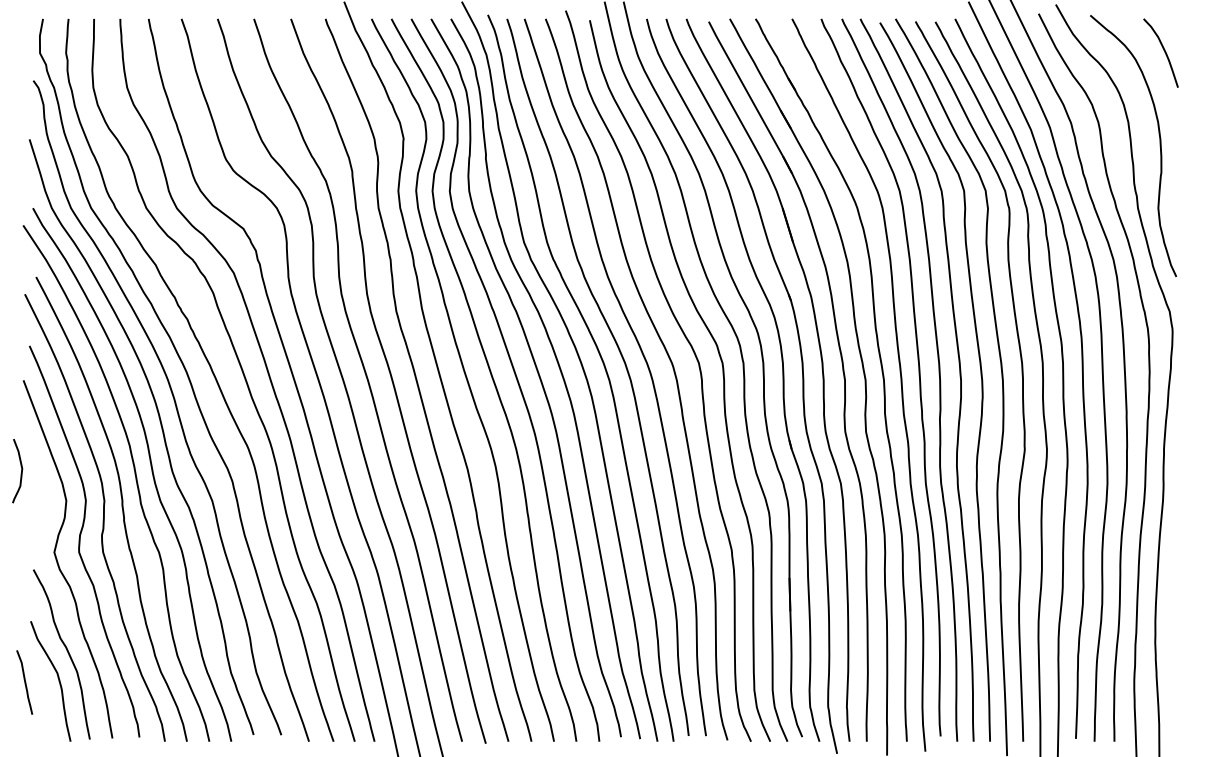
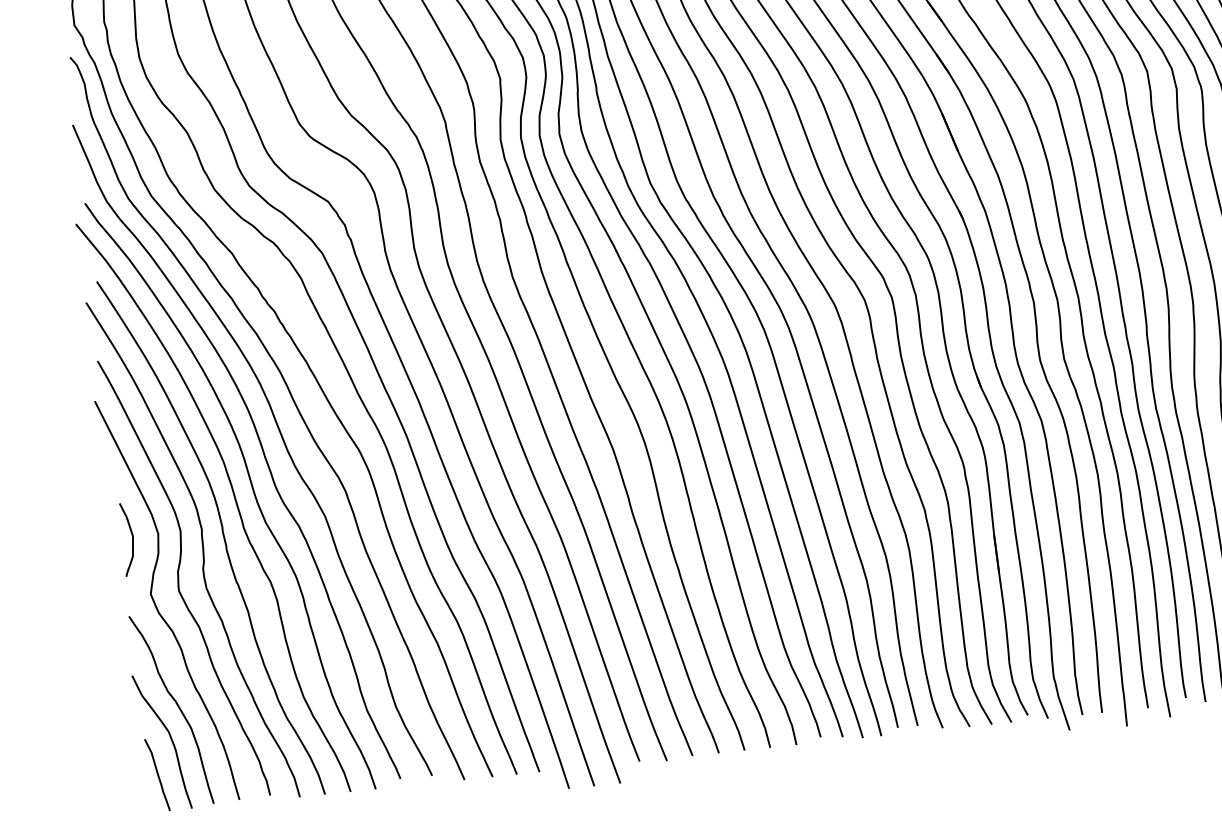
curve: (20, 473) -> (131, 541), moved
curve: (24, 682) -> (157, 775), moved

